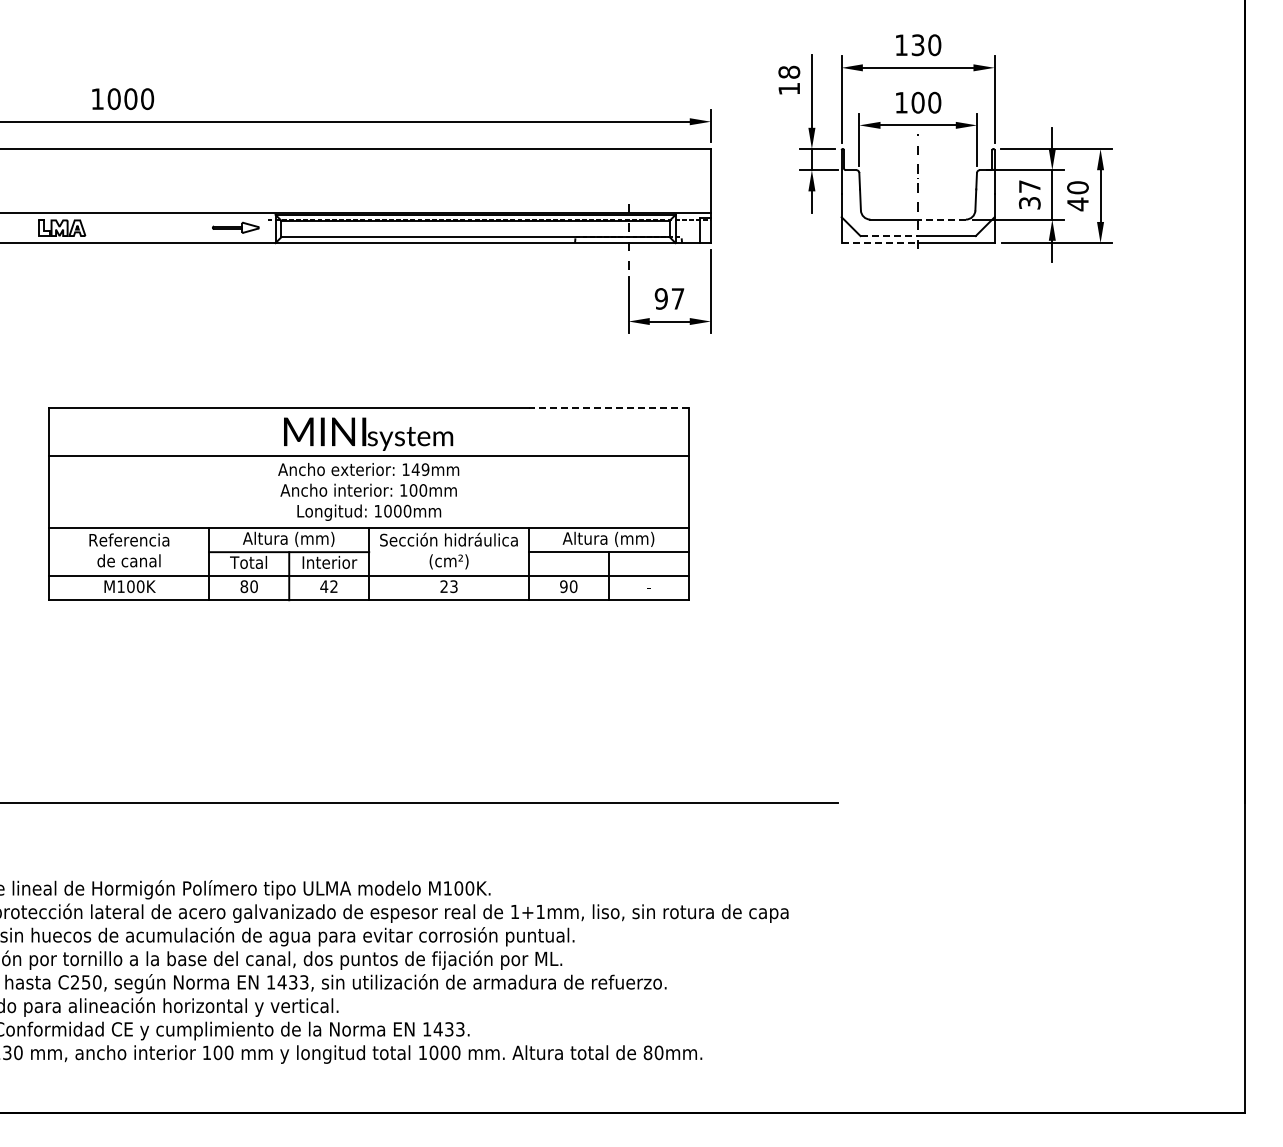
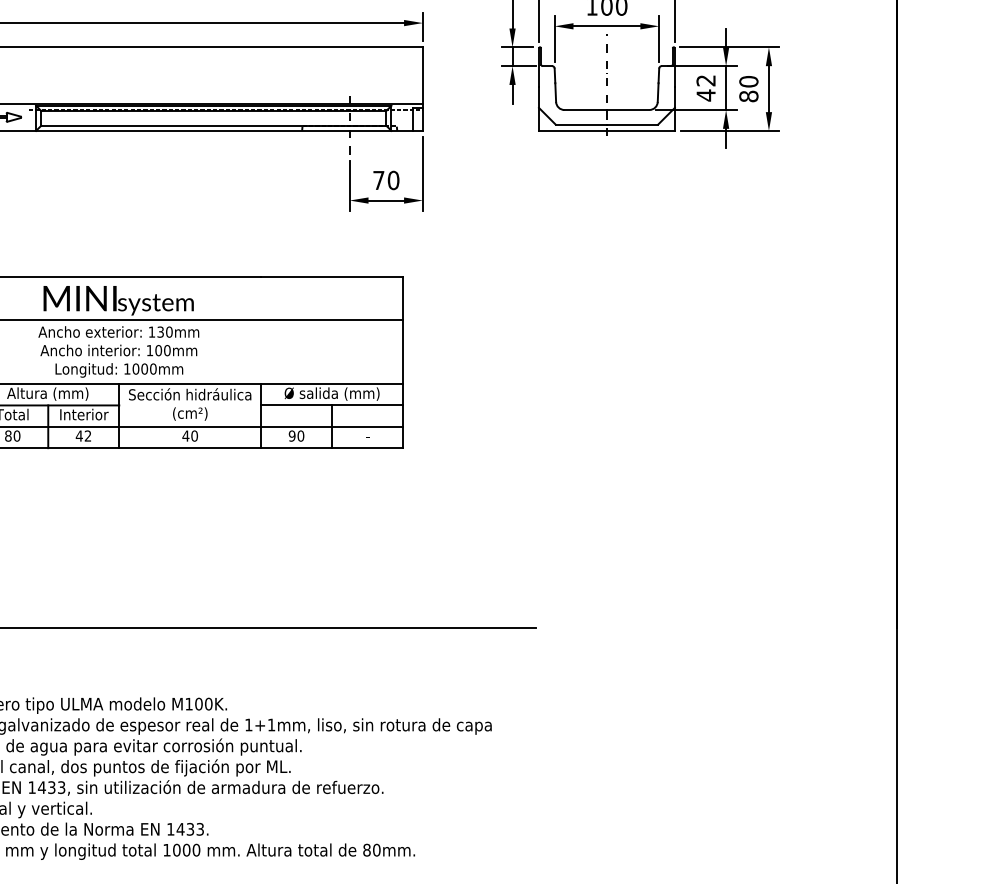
text: (1029, 195) -> (705, 88), 37 -> 42
text: (1077, 204) -> (748, 96), 40 -> 80
line: (942, 219) -> (628, 109), dashed -> solid
line: (889, 236) -> (581, 125), dashed -> solid
line: (880, 243) -> (573, 131), dashed -> solid
text: (669, 298) -> (386, 180), 97 -> 70
line: (609, 407) -> (332, 276), dashed -> solid
text: (420, 469) -> (164, 332), 149mm -> 130mm
text: (608, 538) -> (331, 393), Altura (mm) -> Ø salida (mm)
text: (448, 586) -> (189, 435), 23 -> 40

